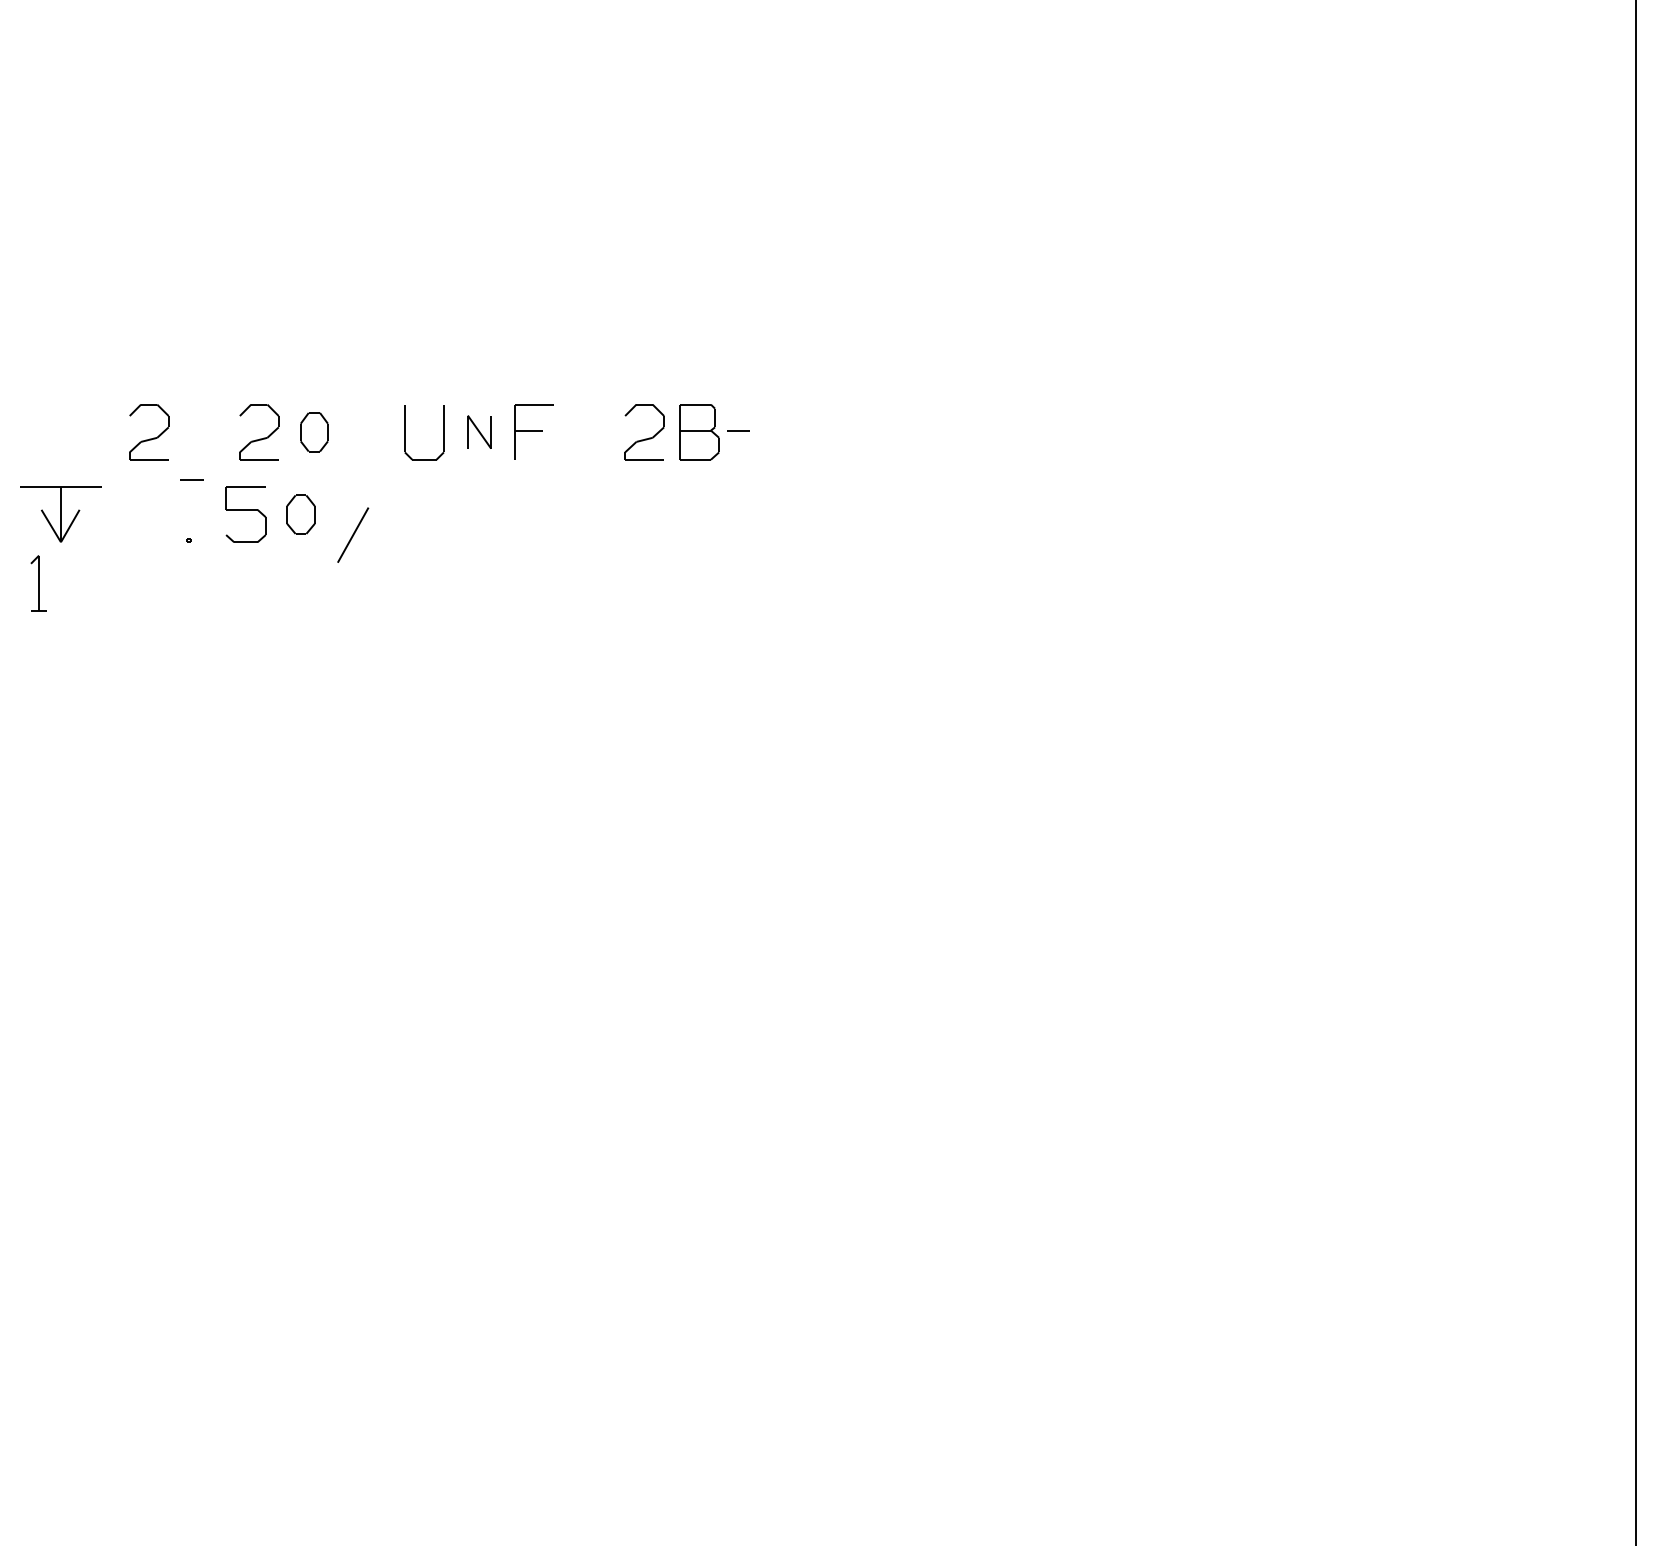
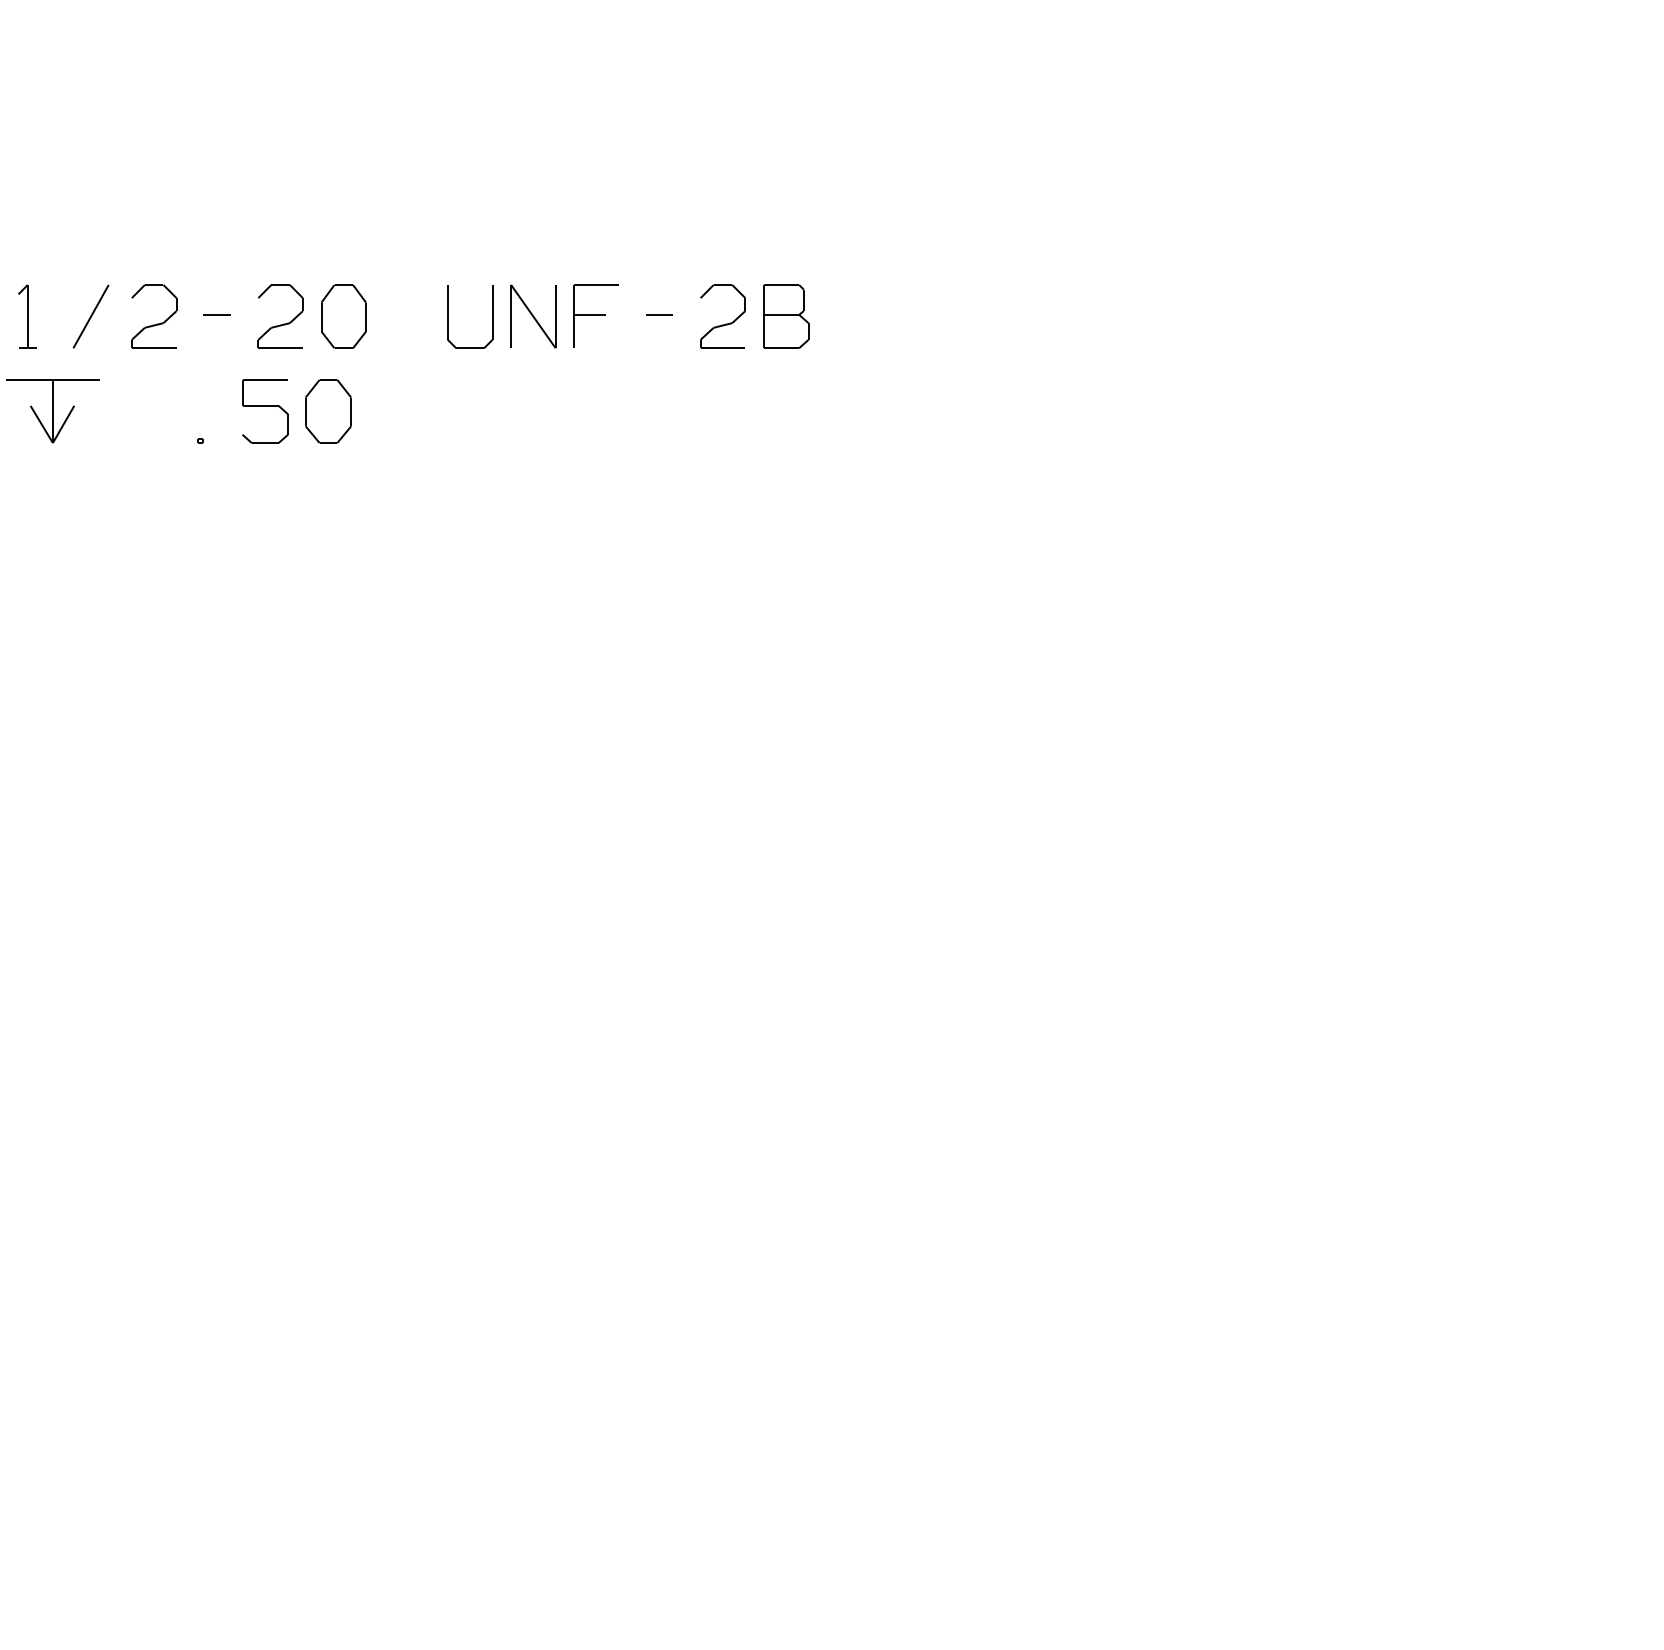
line: (738, 430) -> (659, 314), moved
part: (479, 431) -> (533, 315), size x1.67
part: (314, 432) -> (343, 317), size x1.43
line: (191, 479) -> (216, 314), moved
part: (300, 514) -> (327, 411), size x1.43
line: (353, 534) -> (91, 315), moved
part: (38, 583) -> (27, 317), moved

